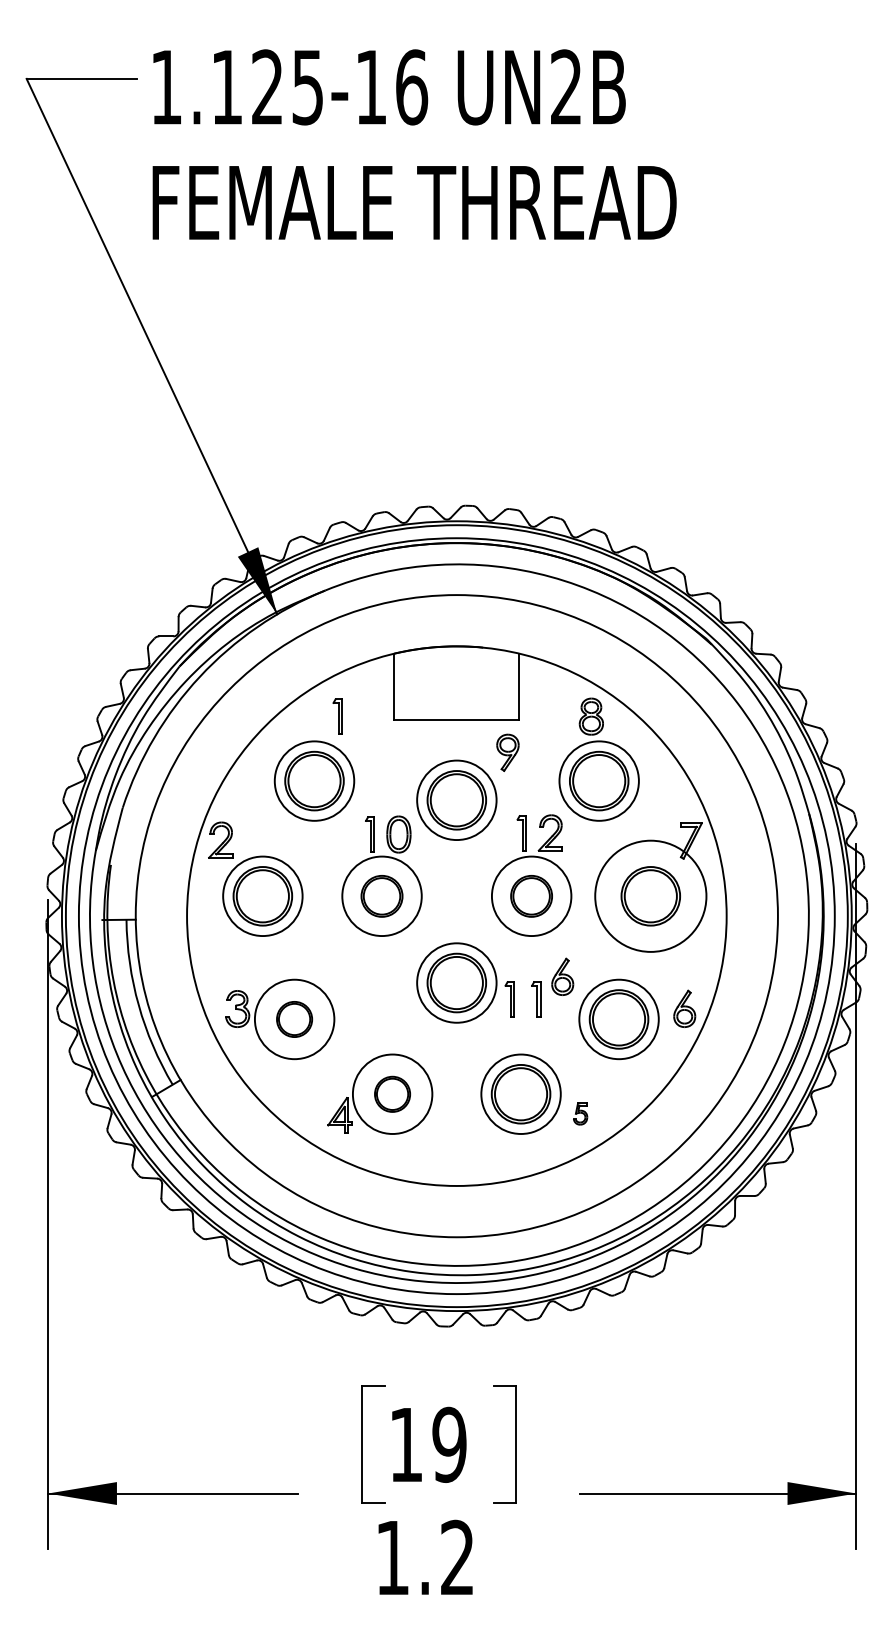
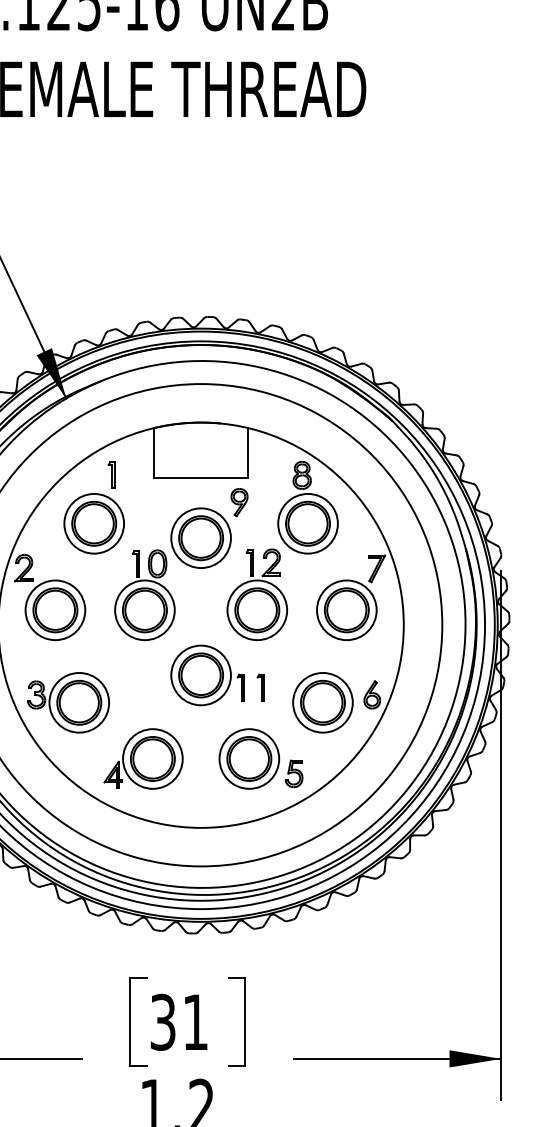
part: (381, 896) -> (144, 610), size x1.43
part: (531, 896) -> (257, 610), size x1.43
circle: (650, 896) -> (346, 610), size x0.71
part: (562, 976) -> (280, 670), removed
part: (294, 1019) -> (79, 702), size x1.67
part: (392, 1094) -> (152, 759), size x1.67
part: (580, 1113) -> (294, 773), size x1.67
text: (428, 1444) -> (179, 1022), 19 -> 31

